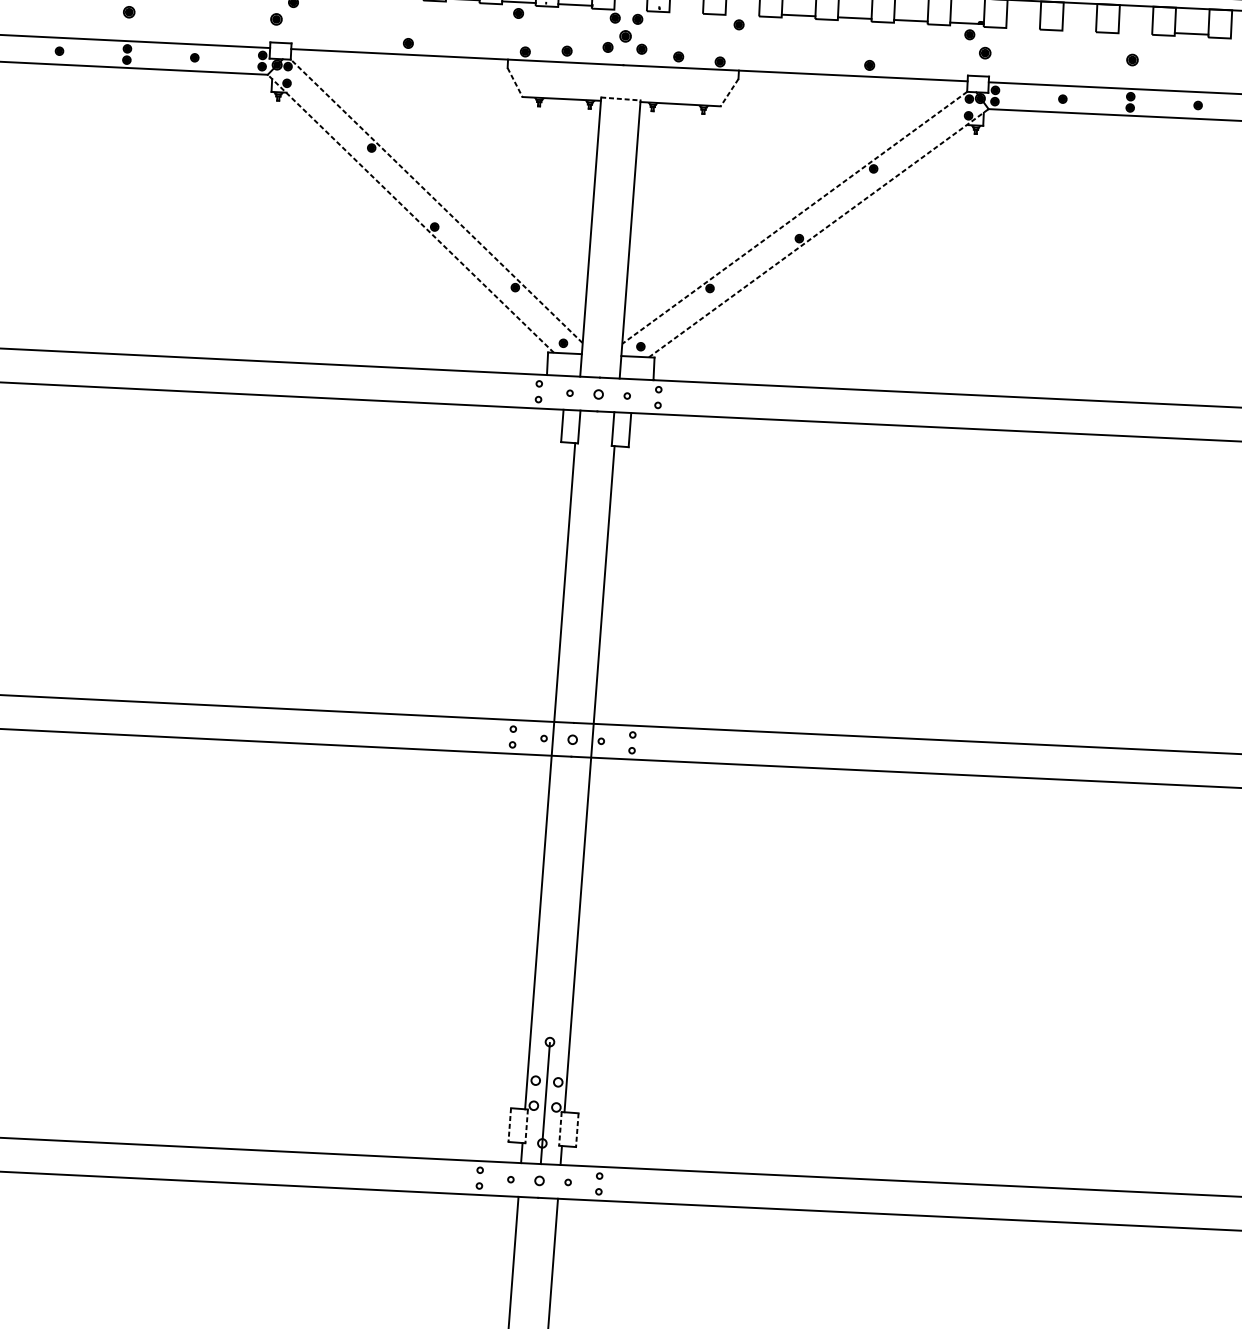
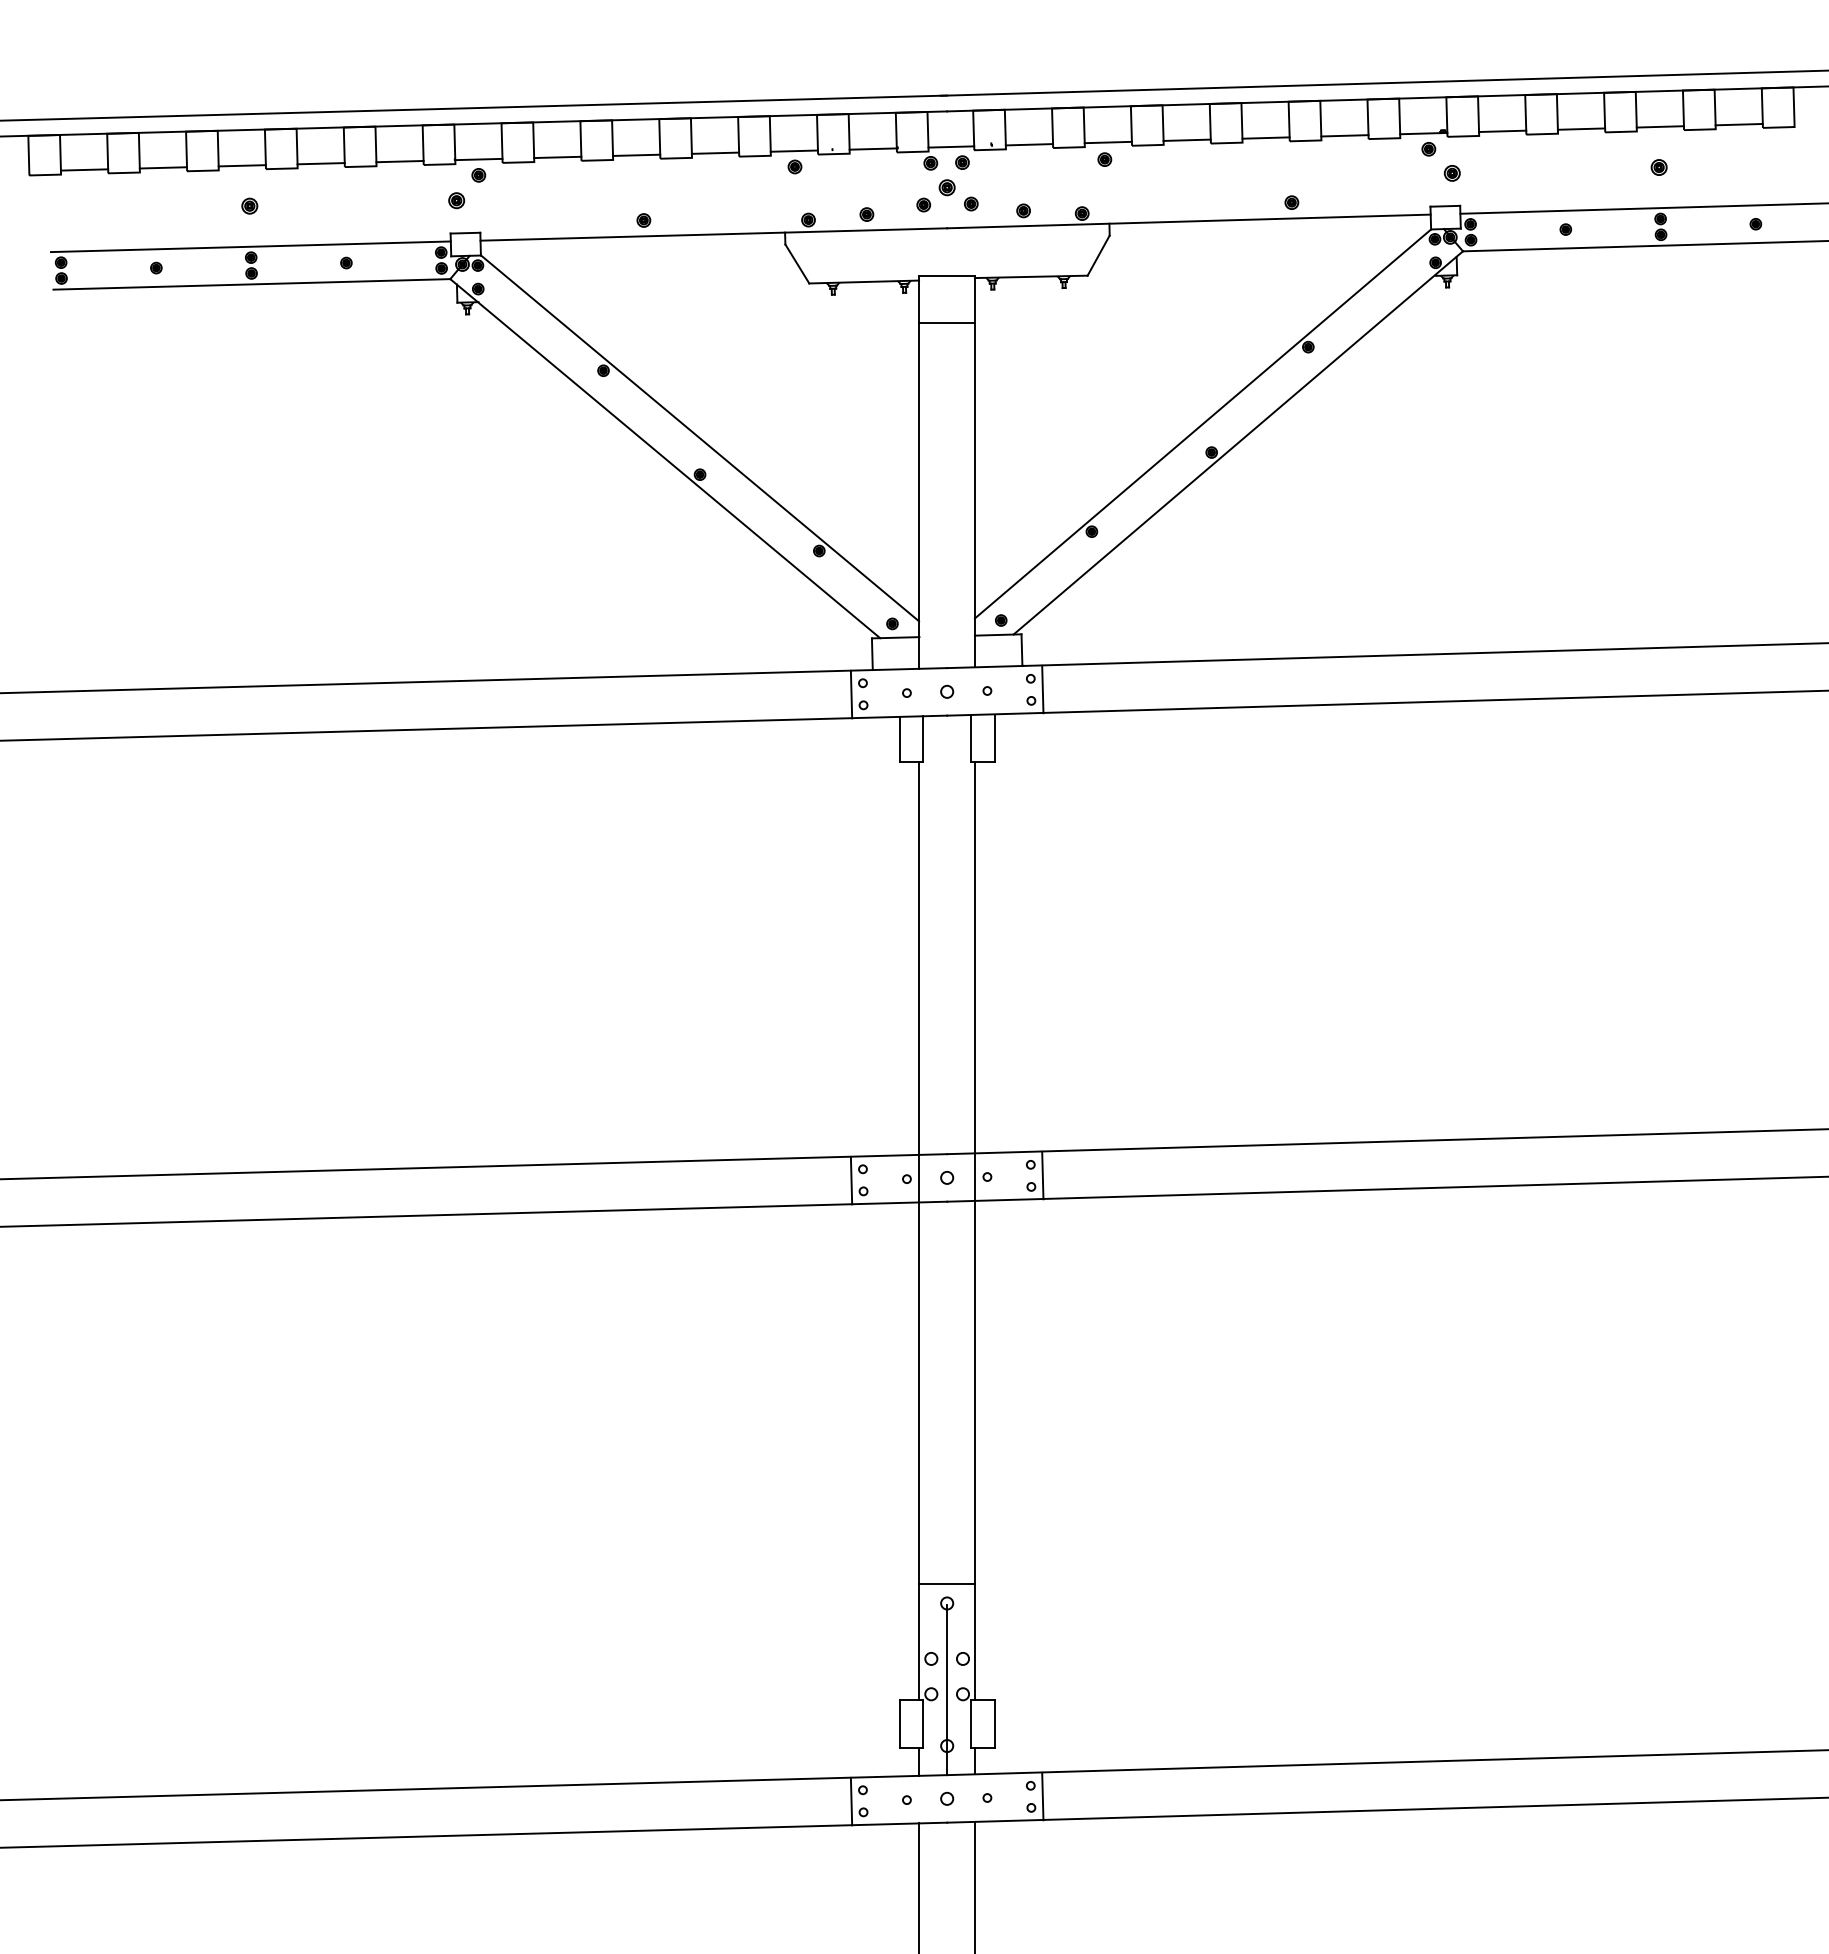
line: (630, 7) -> (951, 146), added
line: (686, 10) -> (1029, 144), added
line: (741, 12) -> (1107, 142), added
line: (1023, 26) -> (1502, 131), added
line: (1079, 28) -> (1581, 128), added
line: (1134, 30) -> (1659, 126), added
line: (515, 82) -> (797, 263), dashed -> solid
line: (729, 92) -> (1098, 255), dashed -> solid
line: (621, 98) -> (947, 275), dashed -> solid
line: (617, 132) -> (946, 323), added
line: (436, 201) -> (699, 438), dashed -> solid
line: (410, 213) -> (664, 458), dashed -> solid
line: (795, 217) -> (1203, 423), dashed -> solid
line: (818, 232) -> (1238, 442), dashed -> solid
line: (530, 391) -> (851, 694), added
line: (666, 397) -> (1042, 689), added
line: (504, 736) -> (851, 1180), added
line: (640, 743) -> (1042, 1175), added
line: (550, 1027) -> (946, 1583), added
line: (509, 1124) -> (899, 1723), dashed -> solid
line: (526, 1126) -> (923, 1723), dashed -> solid
line: (560, 1128) -> (970, 1723), dashed -> solid
line: (577, 1129) -> (994, 1723), dashed -> solid
line: (471, 1177) -> (851, 1801), added
line: (607, 1184) -> (1042, 1796), added

